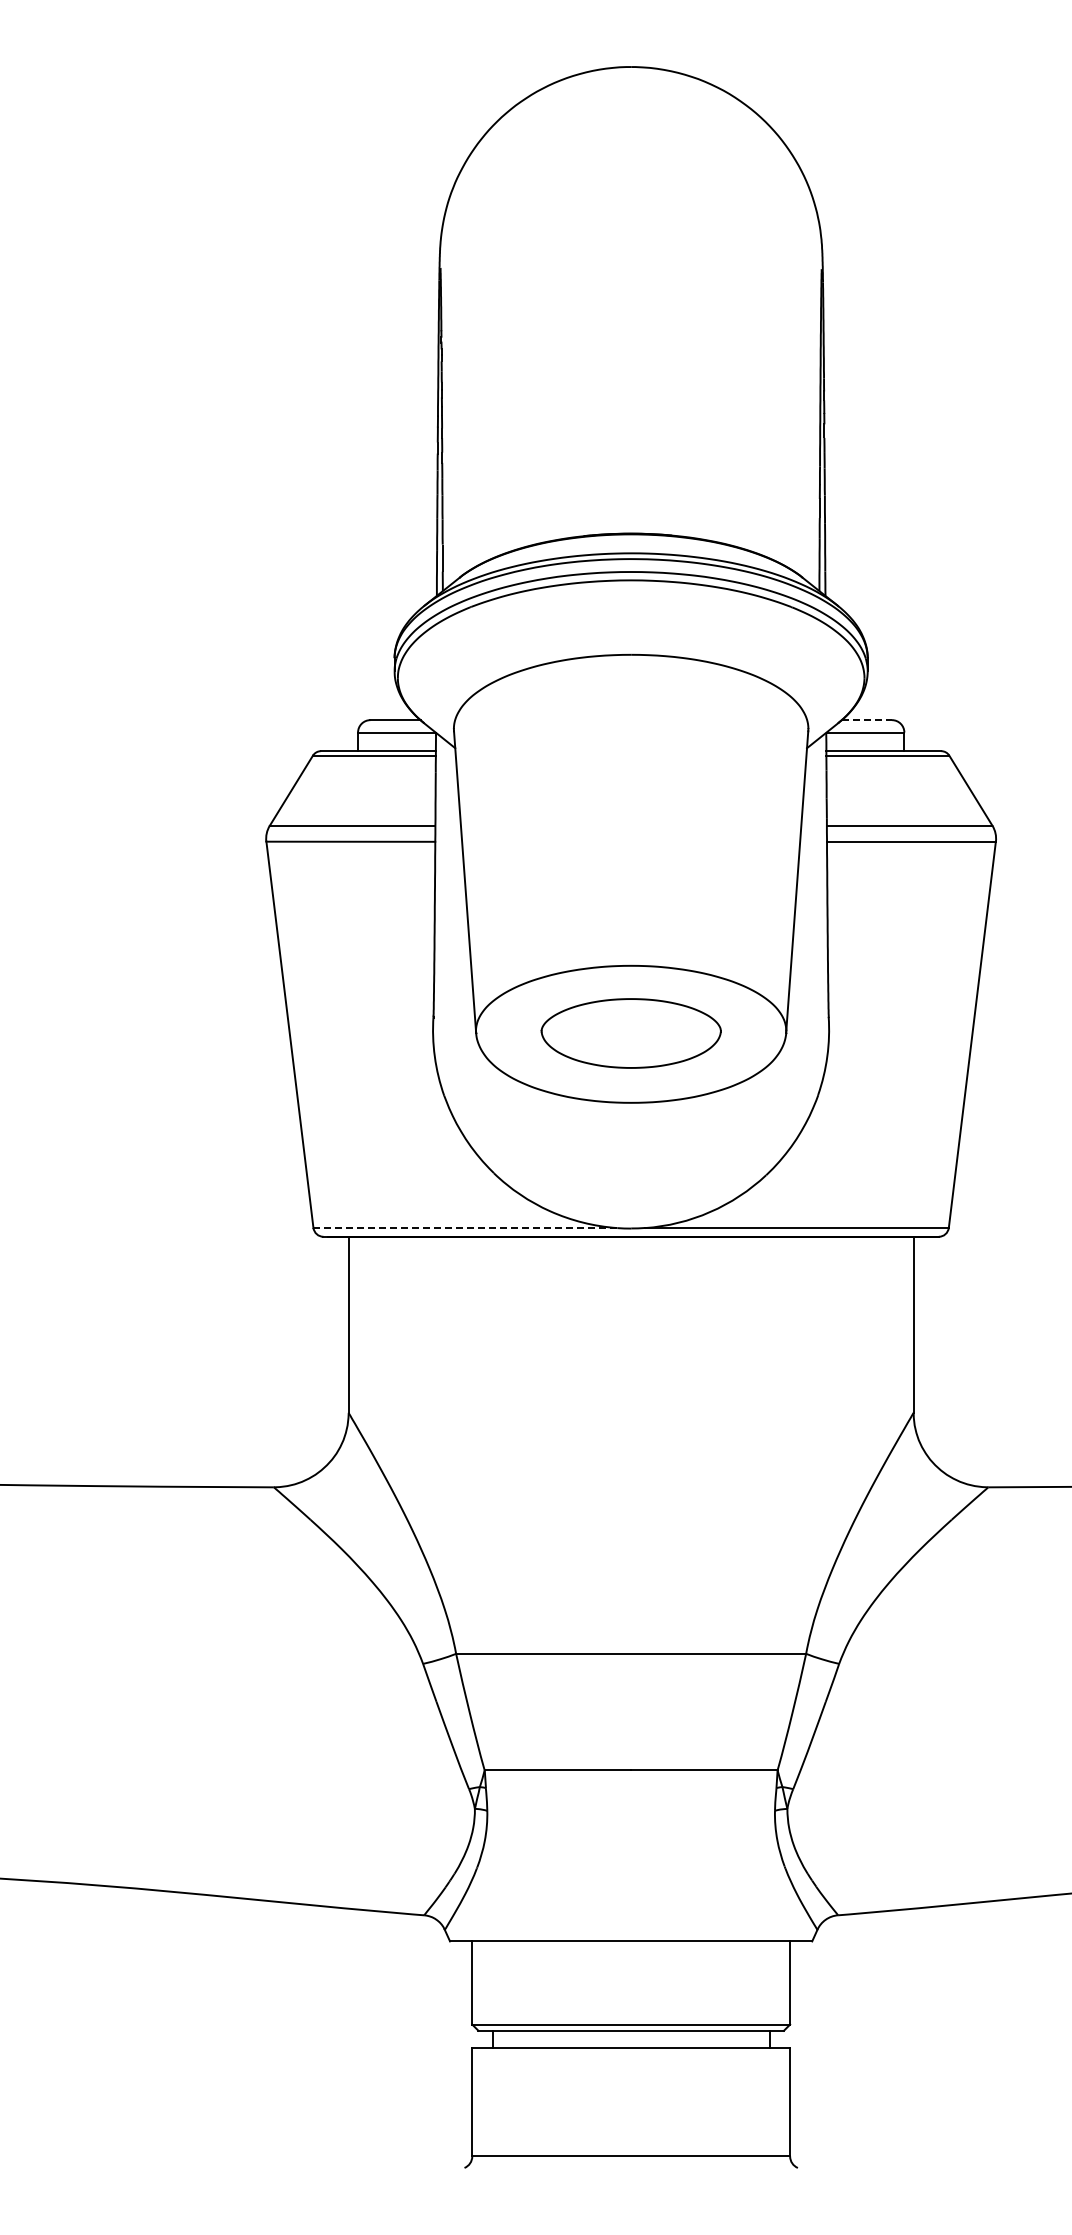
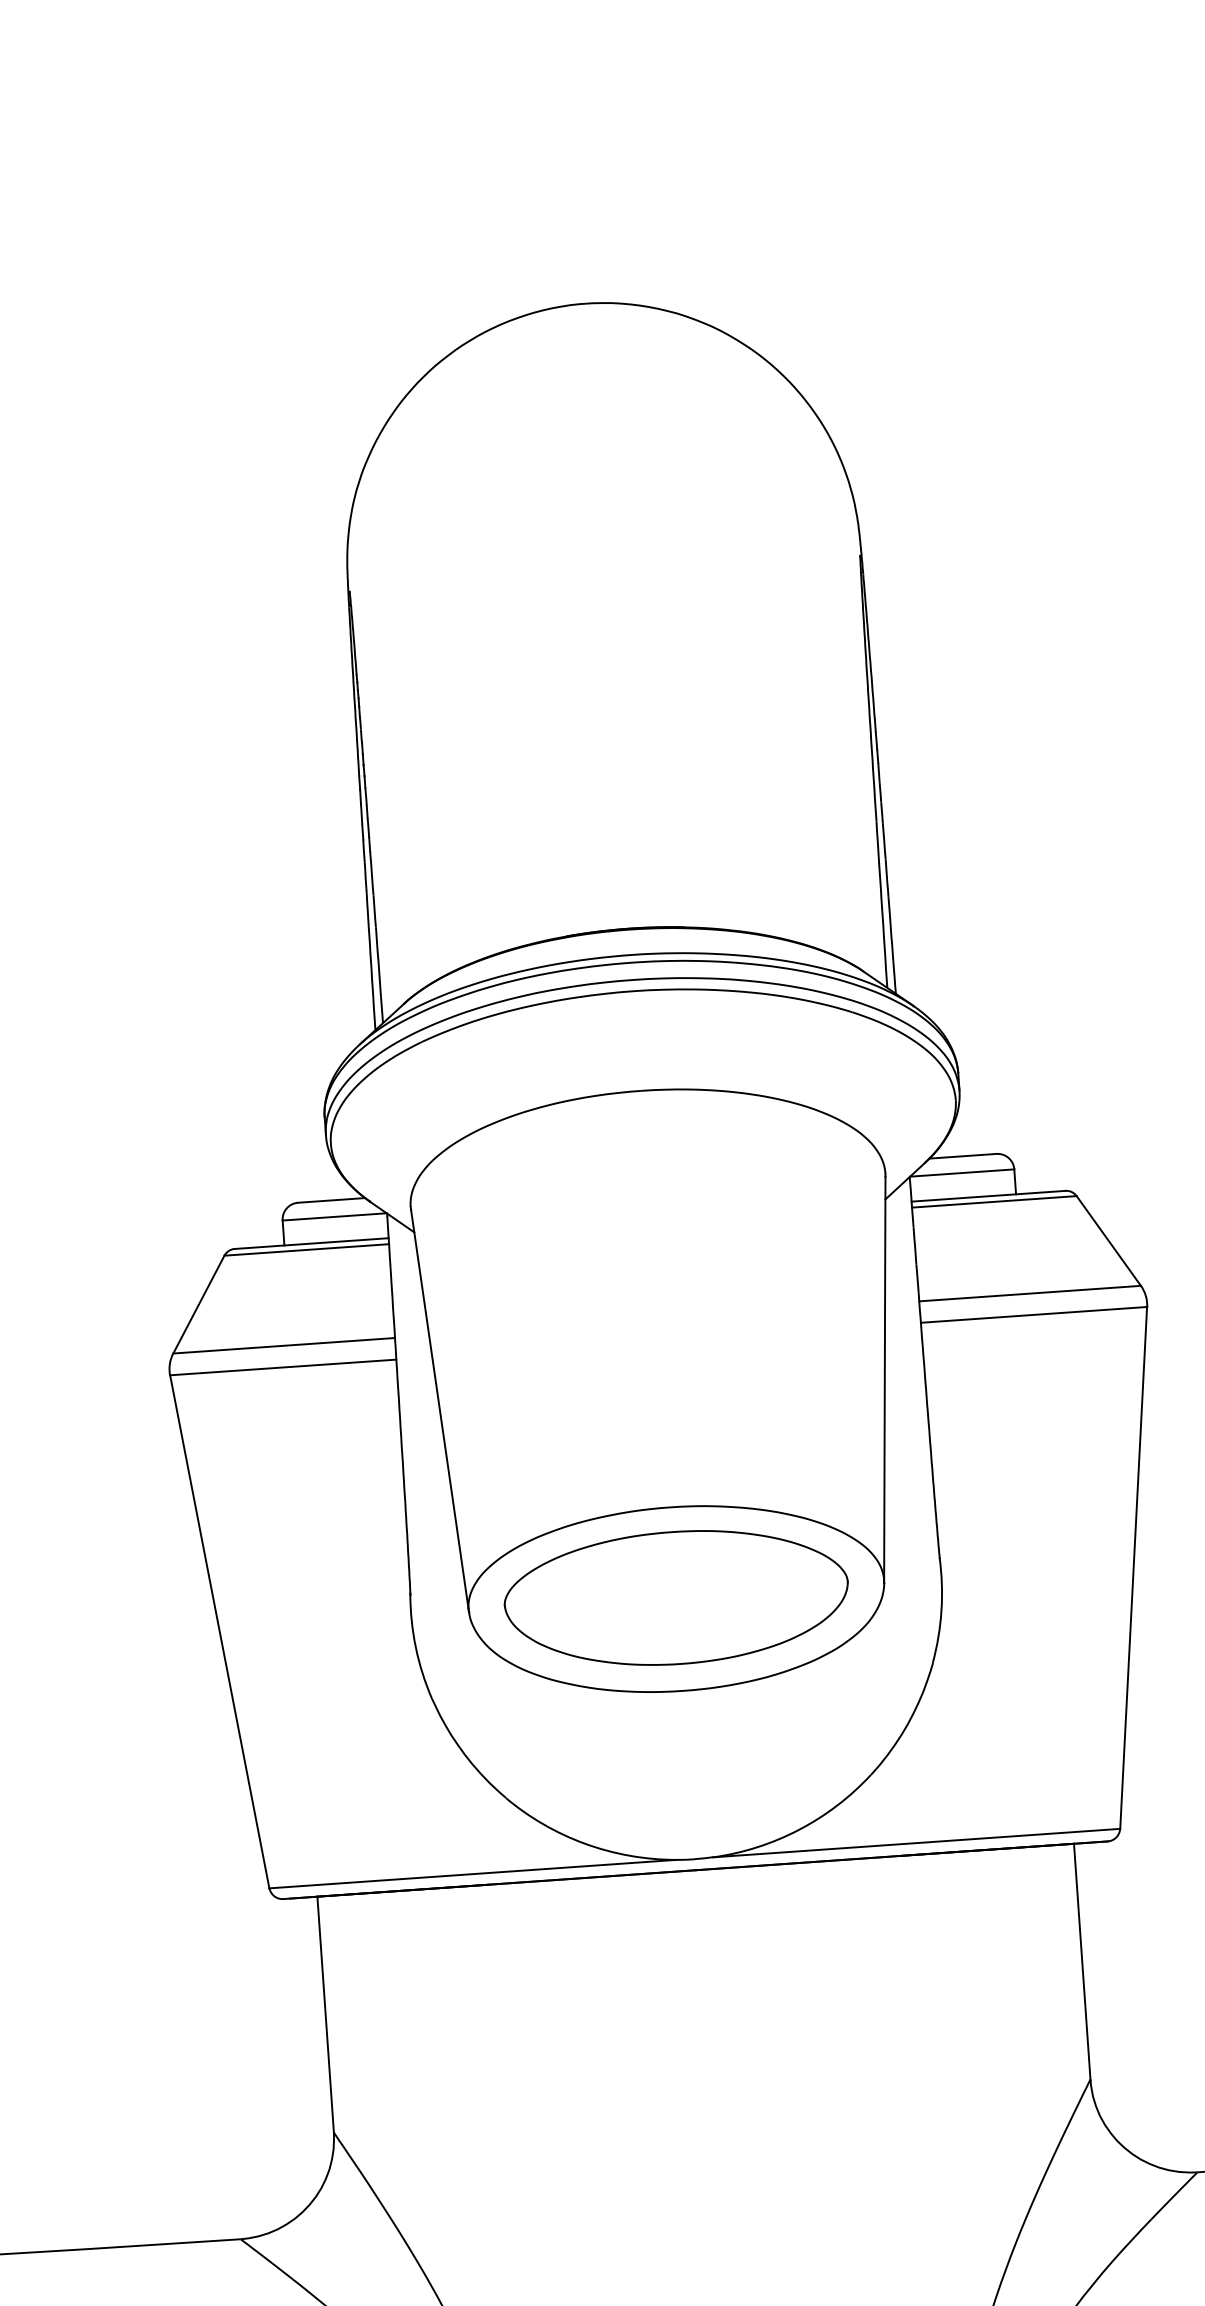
line: (867, 720) -> (963, 1156), dashed -> solid
part: (631, 1033) -> (677, 1597), size x1.43
line: (465, 1228) -> (473, 1874), dashed -> solid

